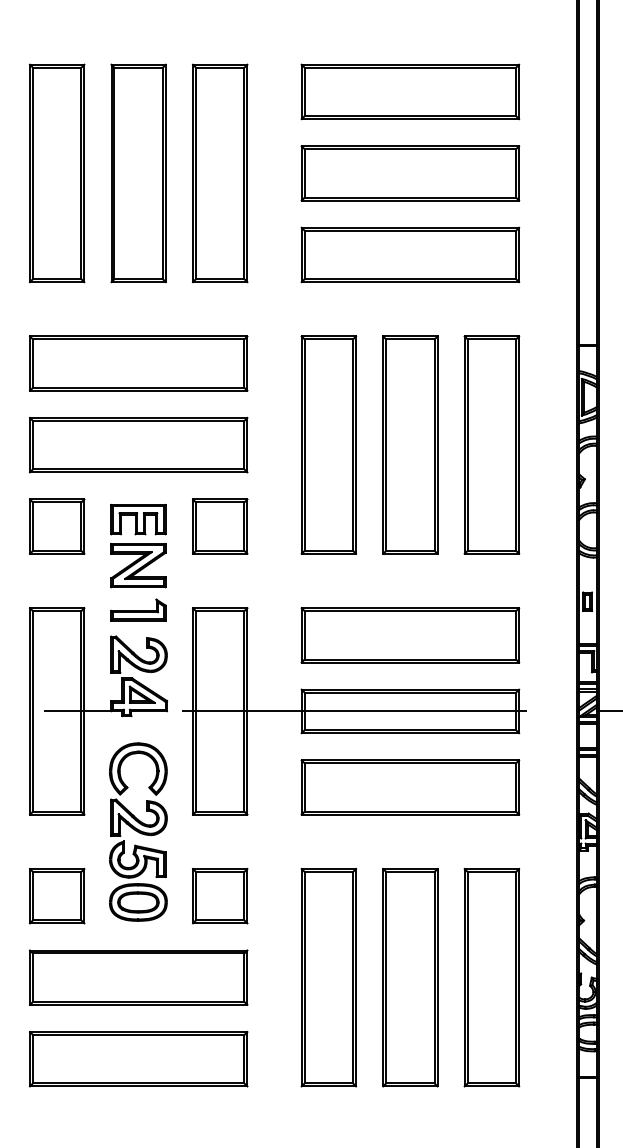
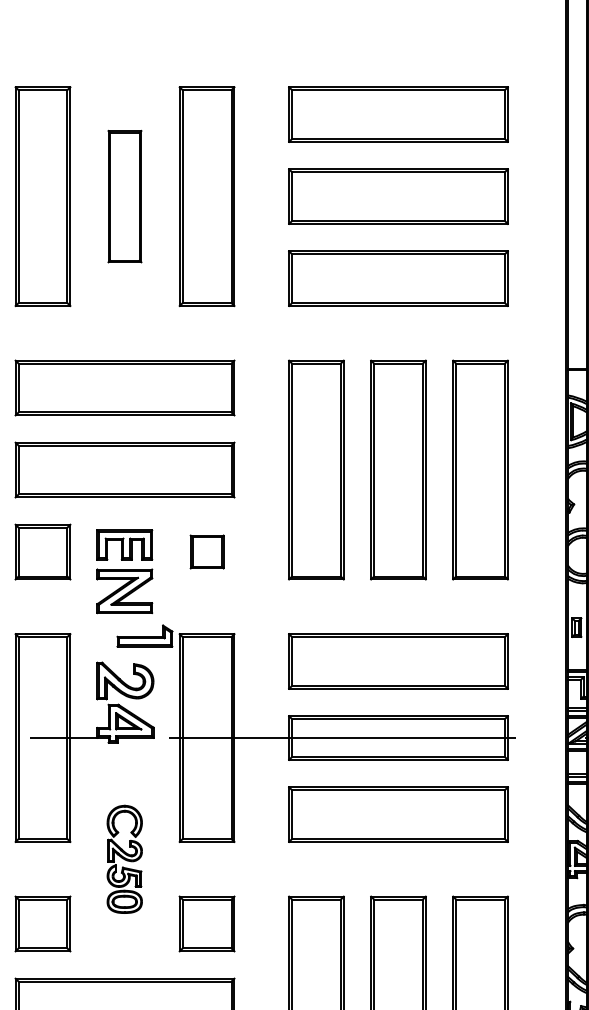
part: (138, 173) -> (124, 196), size x0.6
part: (220, 526) -> (207, 551), size x0.6
part: (138, 609) -> (144, 635), moved
part: (138, 831) -> (124, 858), size x0.6

